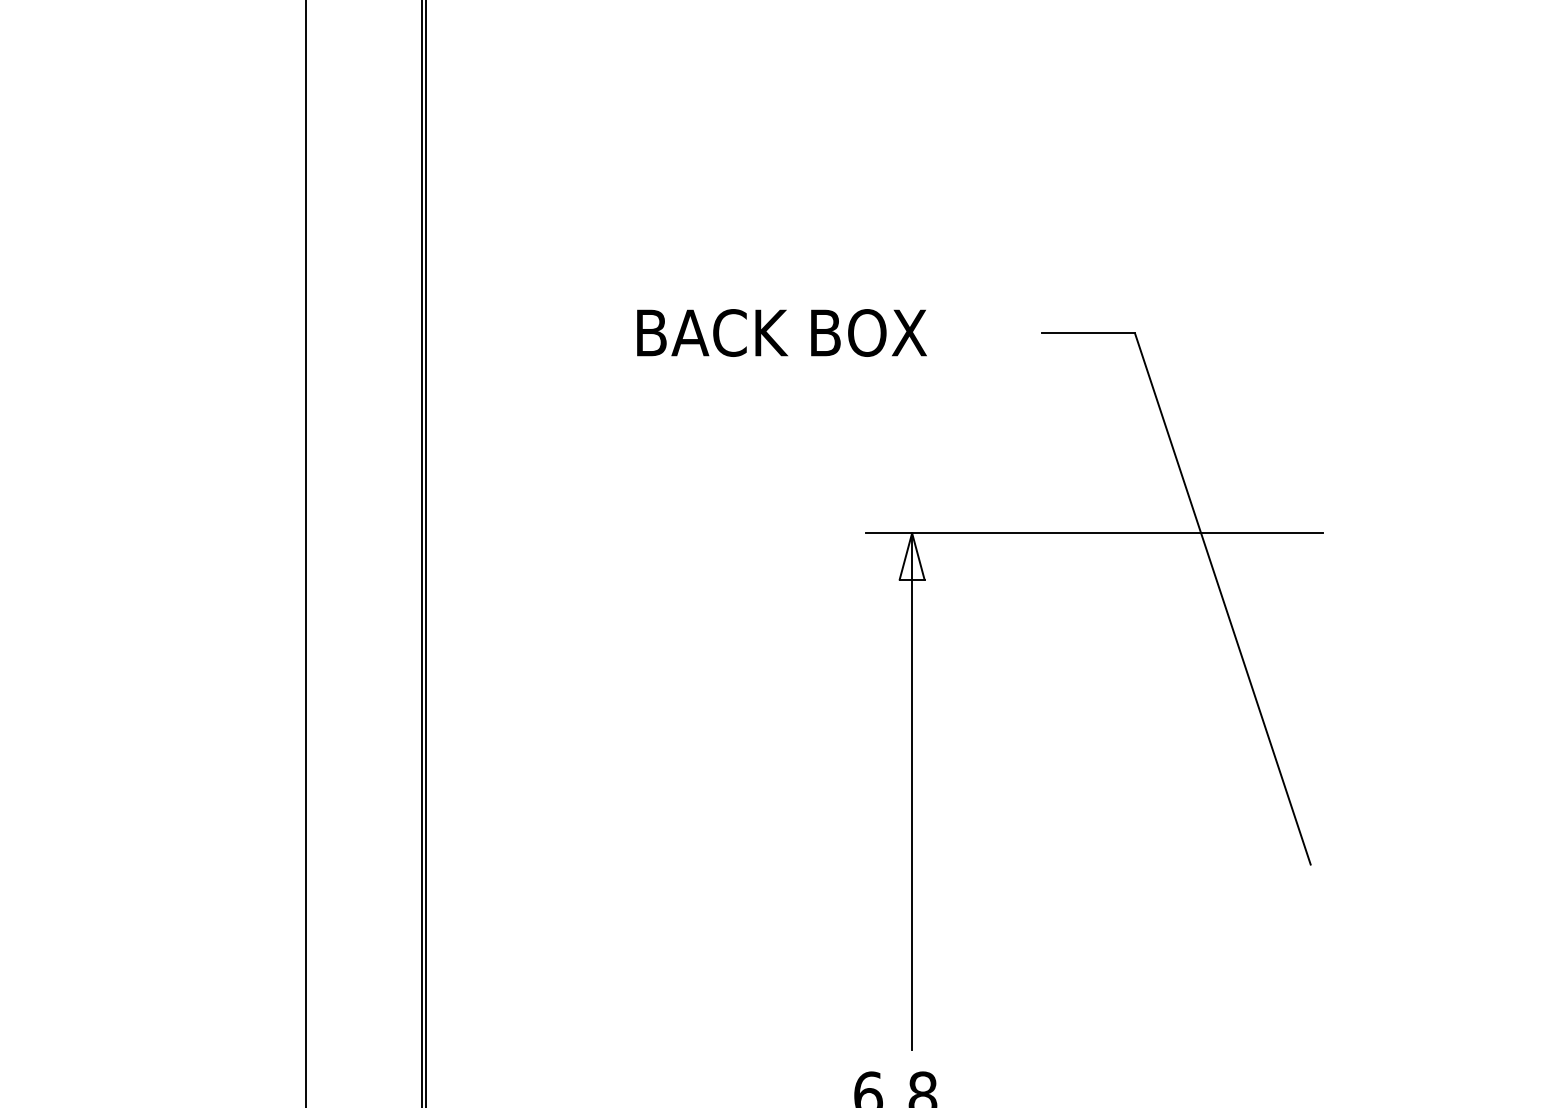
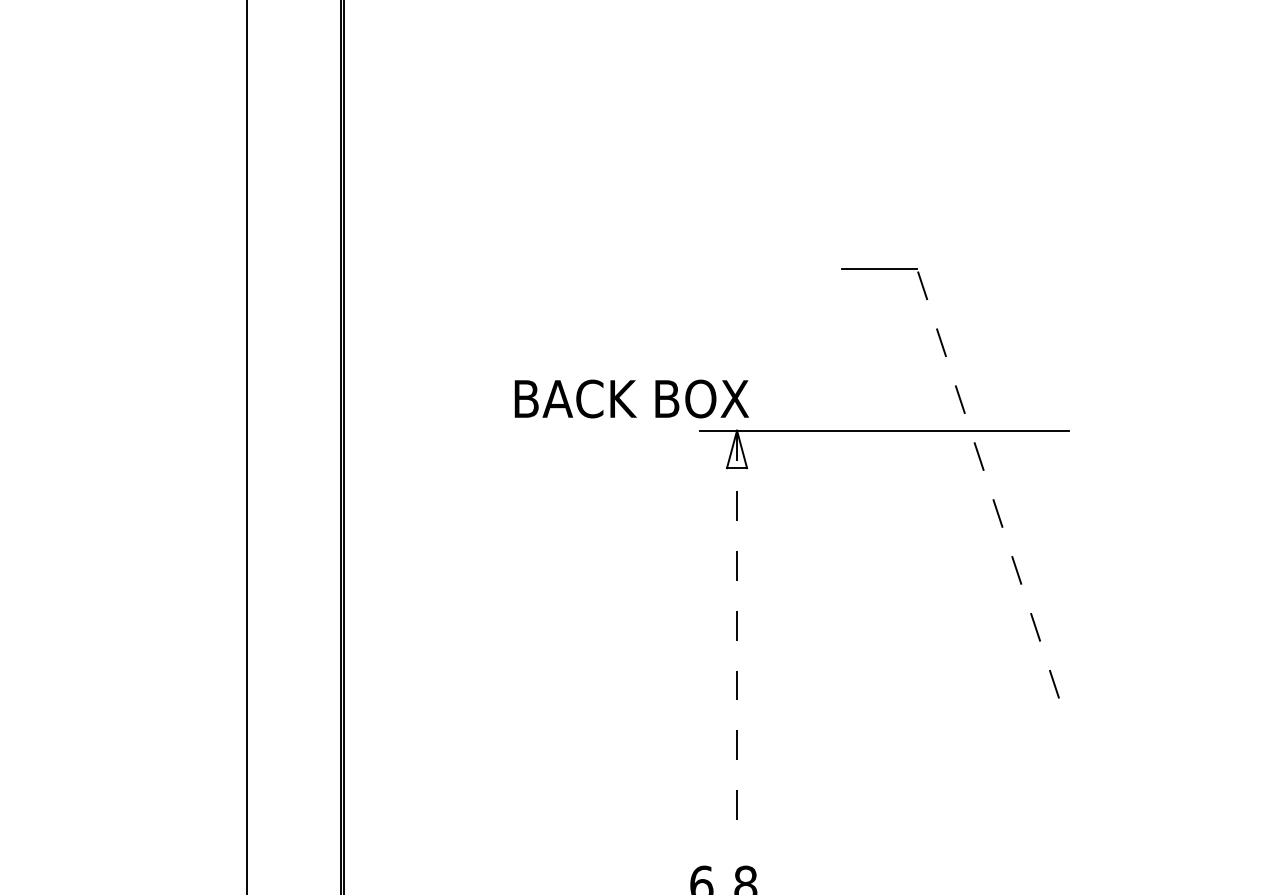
text: (781, 332) -> (631, 398), moved
line: (1222, 599) -> (987, 484), solid -> dashed
line: (912, 791) -> (737, 639), solid -> dashed

